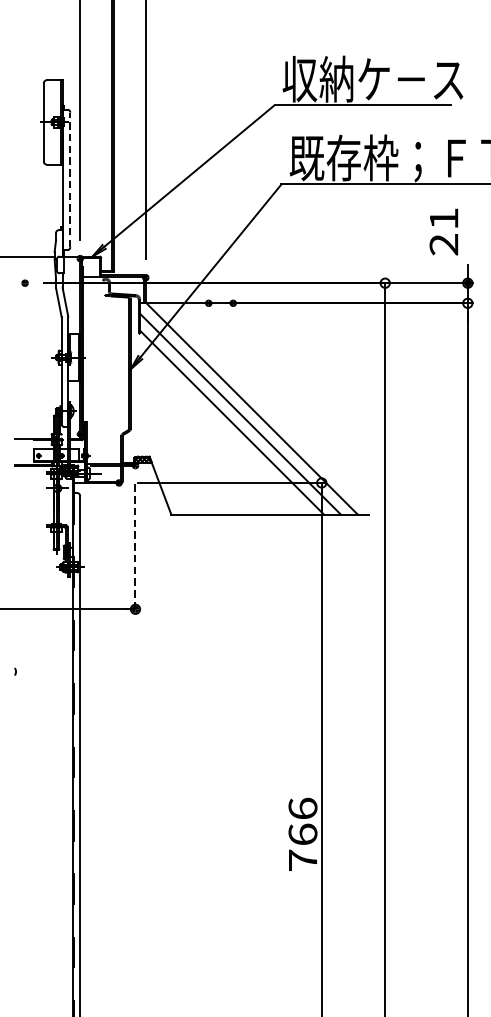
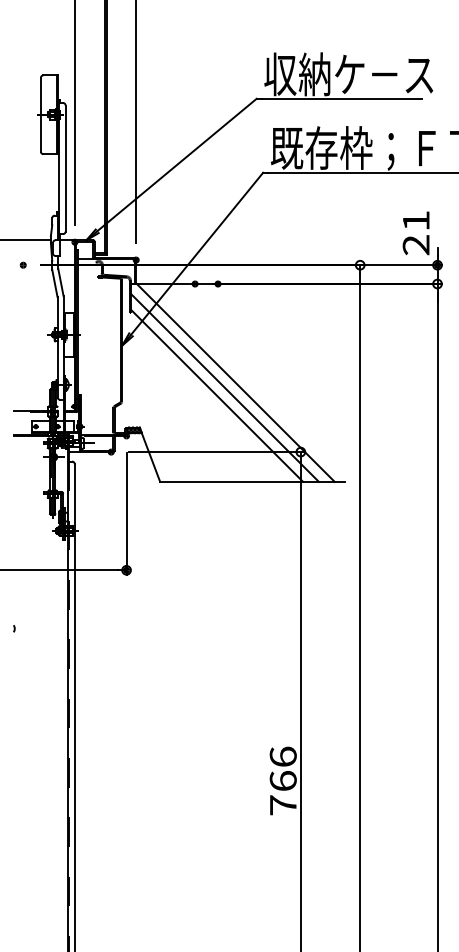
line: (70, 179) -> (65, 168), dashed -> solid
text: (443, 232) -> (415, 233), moved
line: (135, 549) -> (126, 514), dashed -> solid

